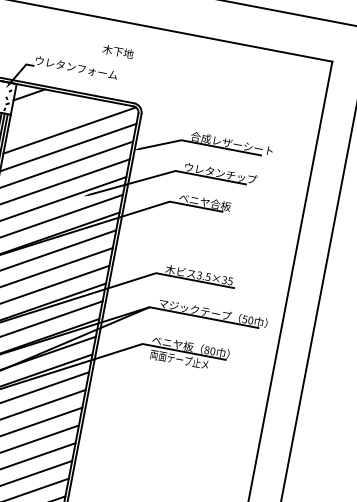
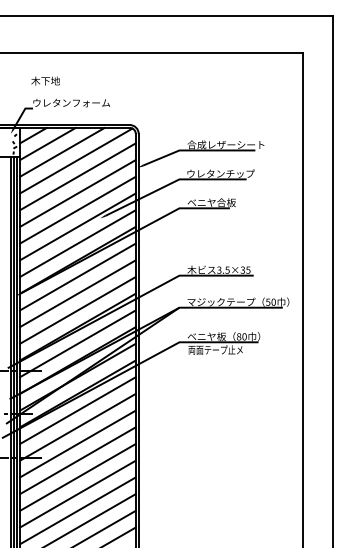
text: (118, 51) -> (45, 80), moved
line: (42, 106) -> (47, 143), added
line: (57, 117) -> (62, 151), added

